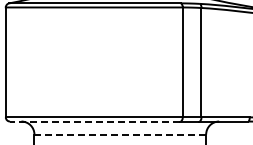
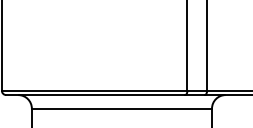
line: (94, 121) -> (94, 95), dashed -> solid
line: (120, 134) -> (122, 108), dashed -> solid

